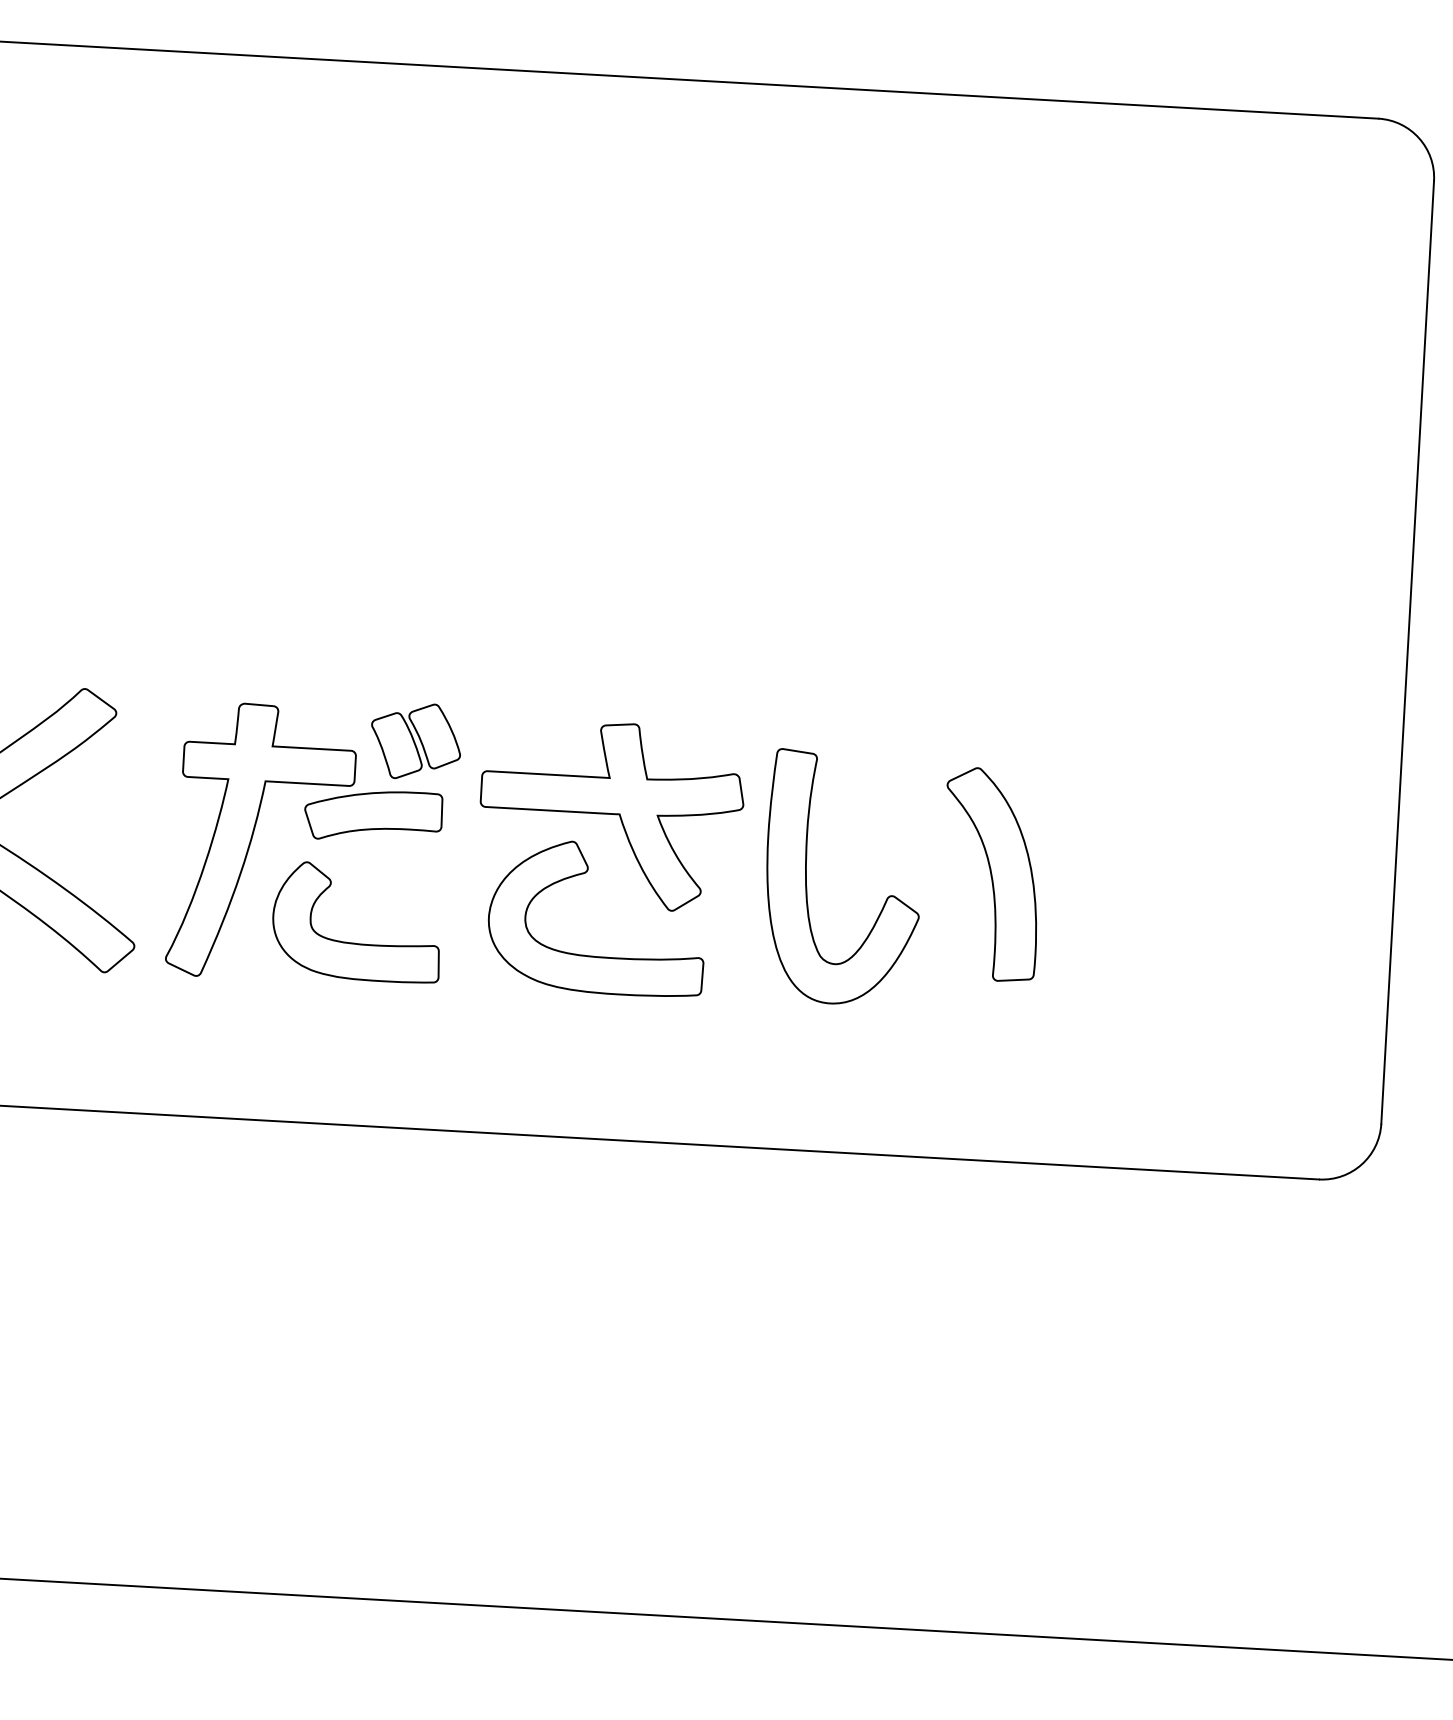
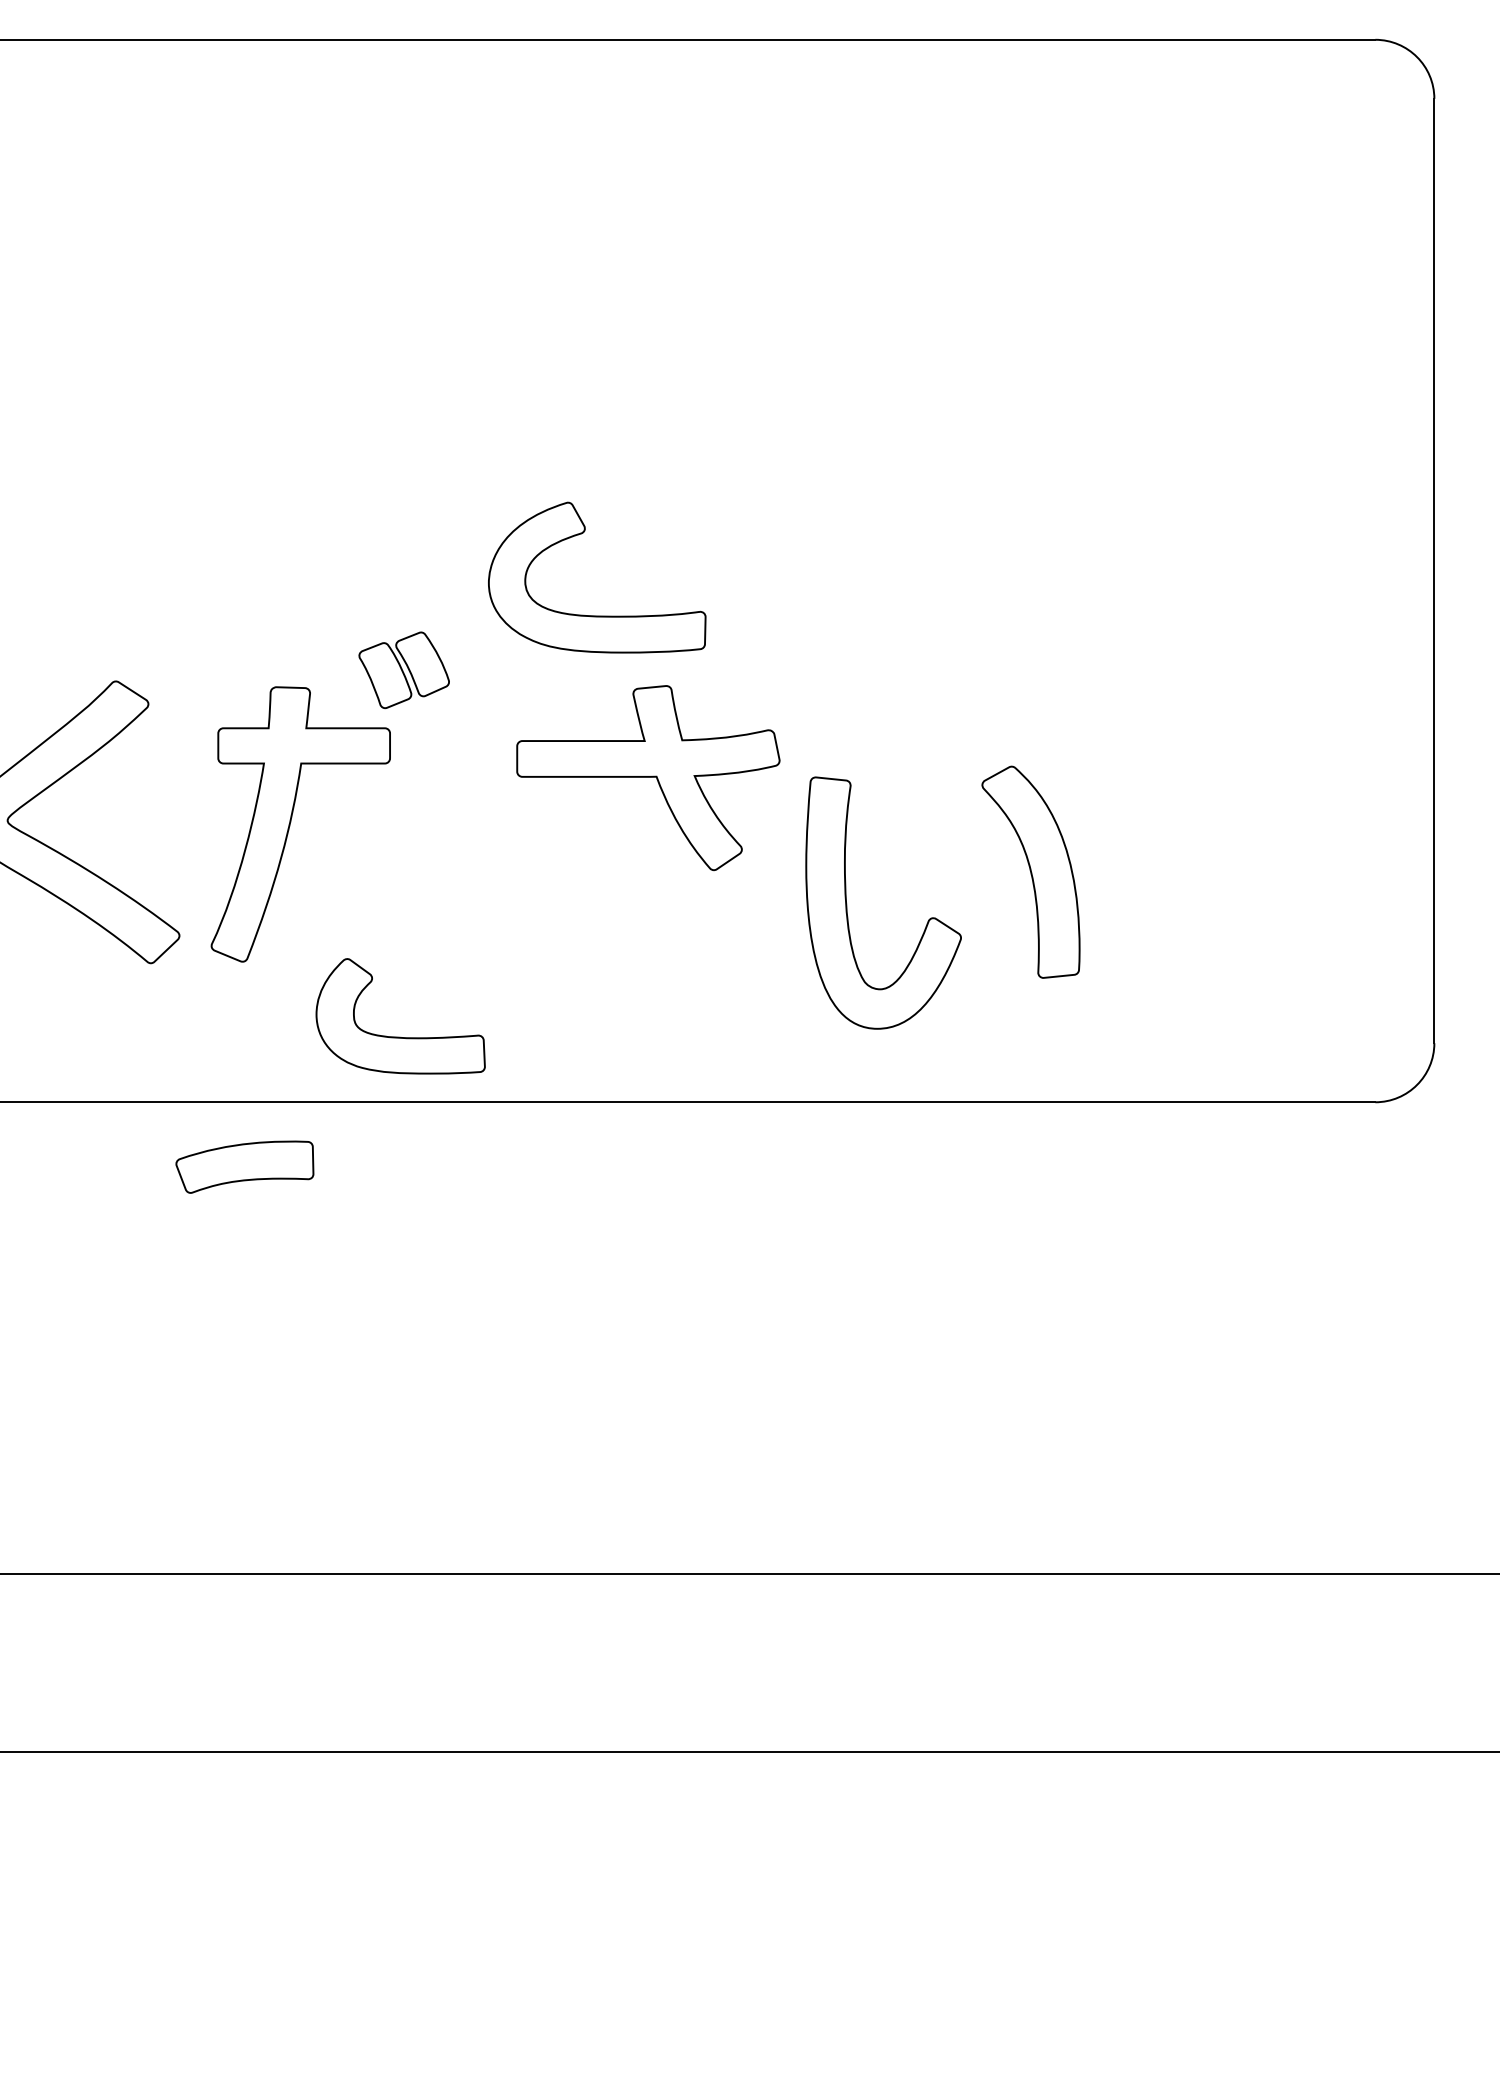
part: (415, 741) -> (403, 670), moved
part: (373, 815) -> (244, 1166), moved
part: (990, 873) -> (1030, 871), moved
part: (807, 877) -> (847, 904), moved
part: (355, 942) -> (400, 1036), moved
part: (595, 955) -> (597, 615), moved

